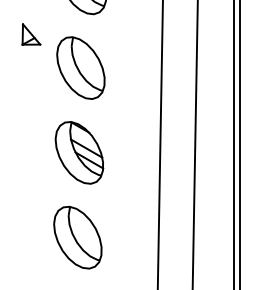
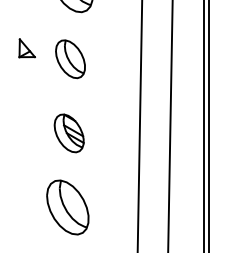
part: (31, 34) -> (27, 48), moved
part: (80, 67) -> (70, 58), size x0.7
part: (79, 152) -> (69, 133), size x0.7

